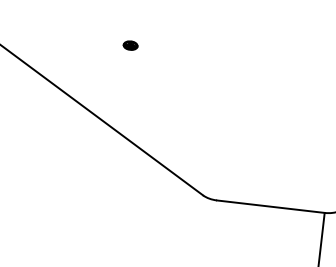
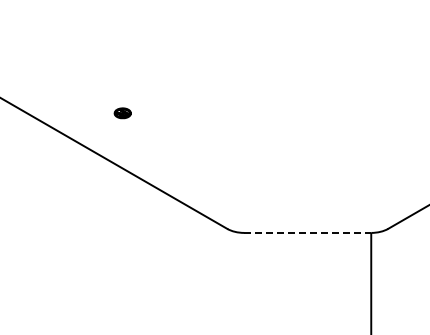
part: (130, 45) -> (122, 113), moved
line: (271, 206) -> (308, 232), solid -> dashed

